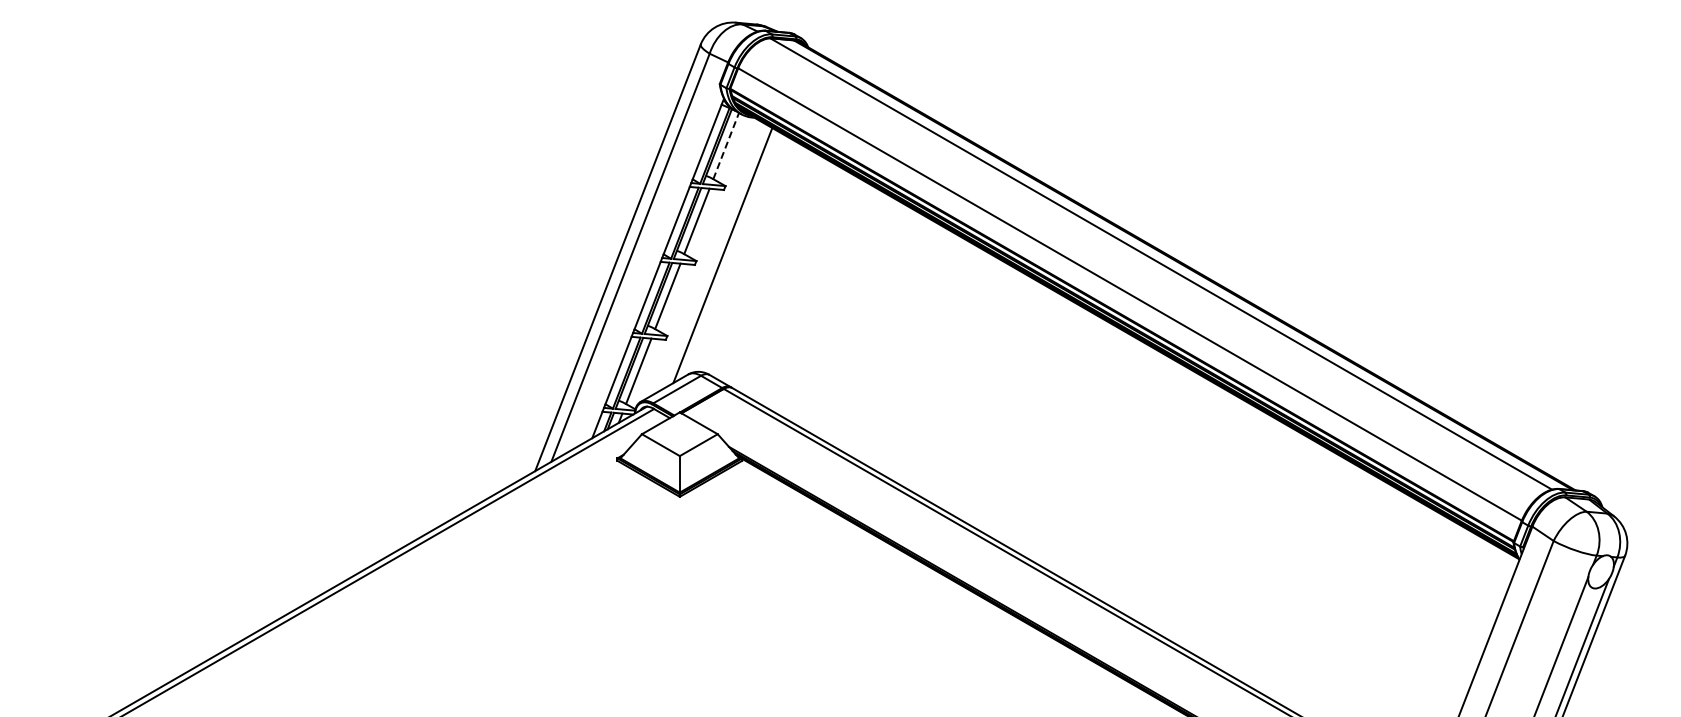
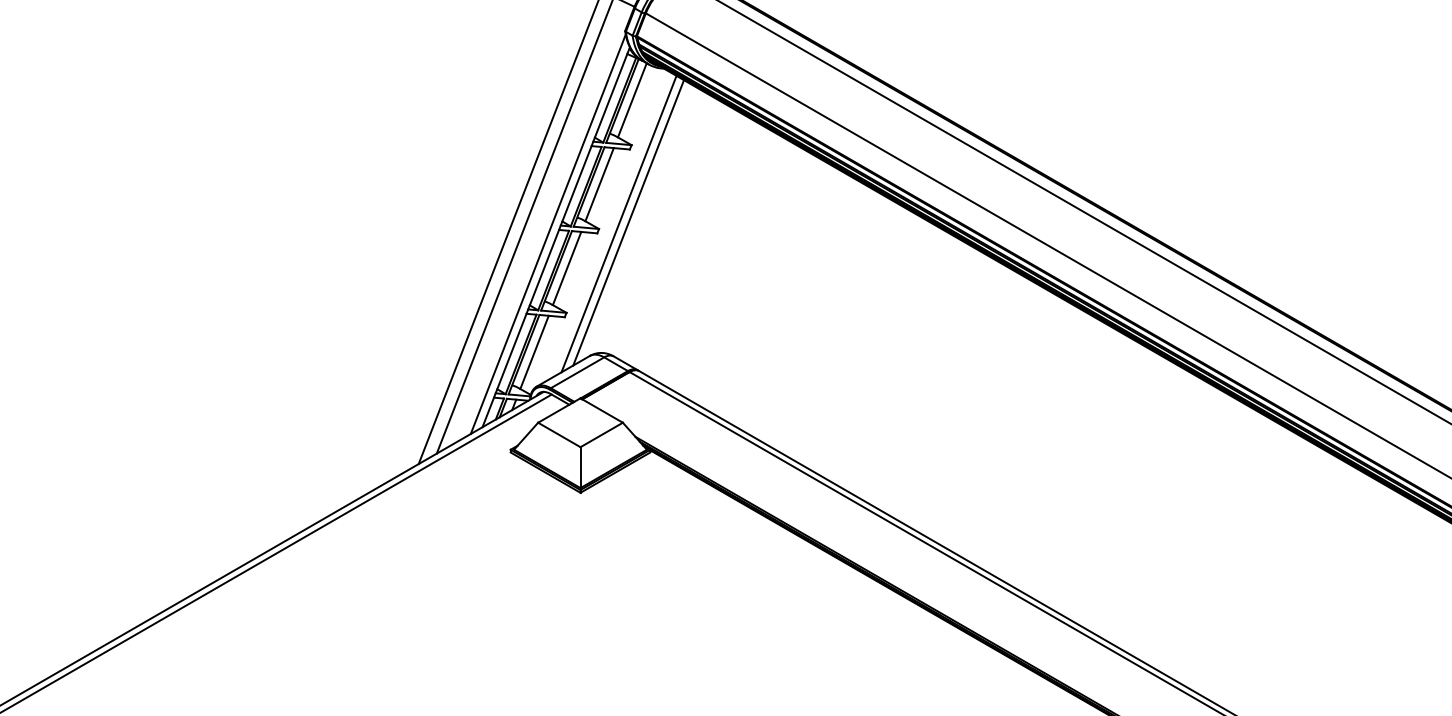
line: (726, 146) -> (632, 100), dashed -> solid
line: (713, 256) -> (618, 223), added
line: (650, 265) -> (547, 233), added

